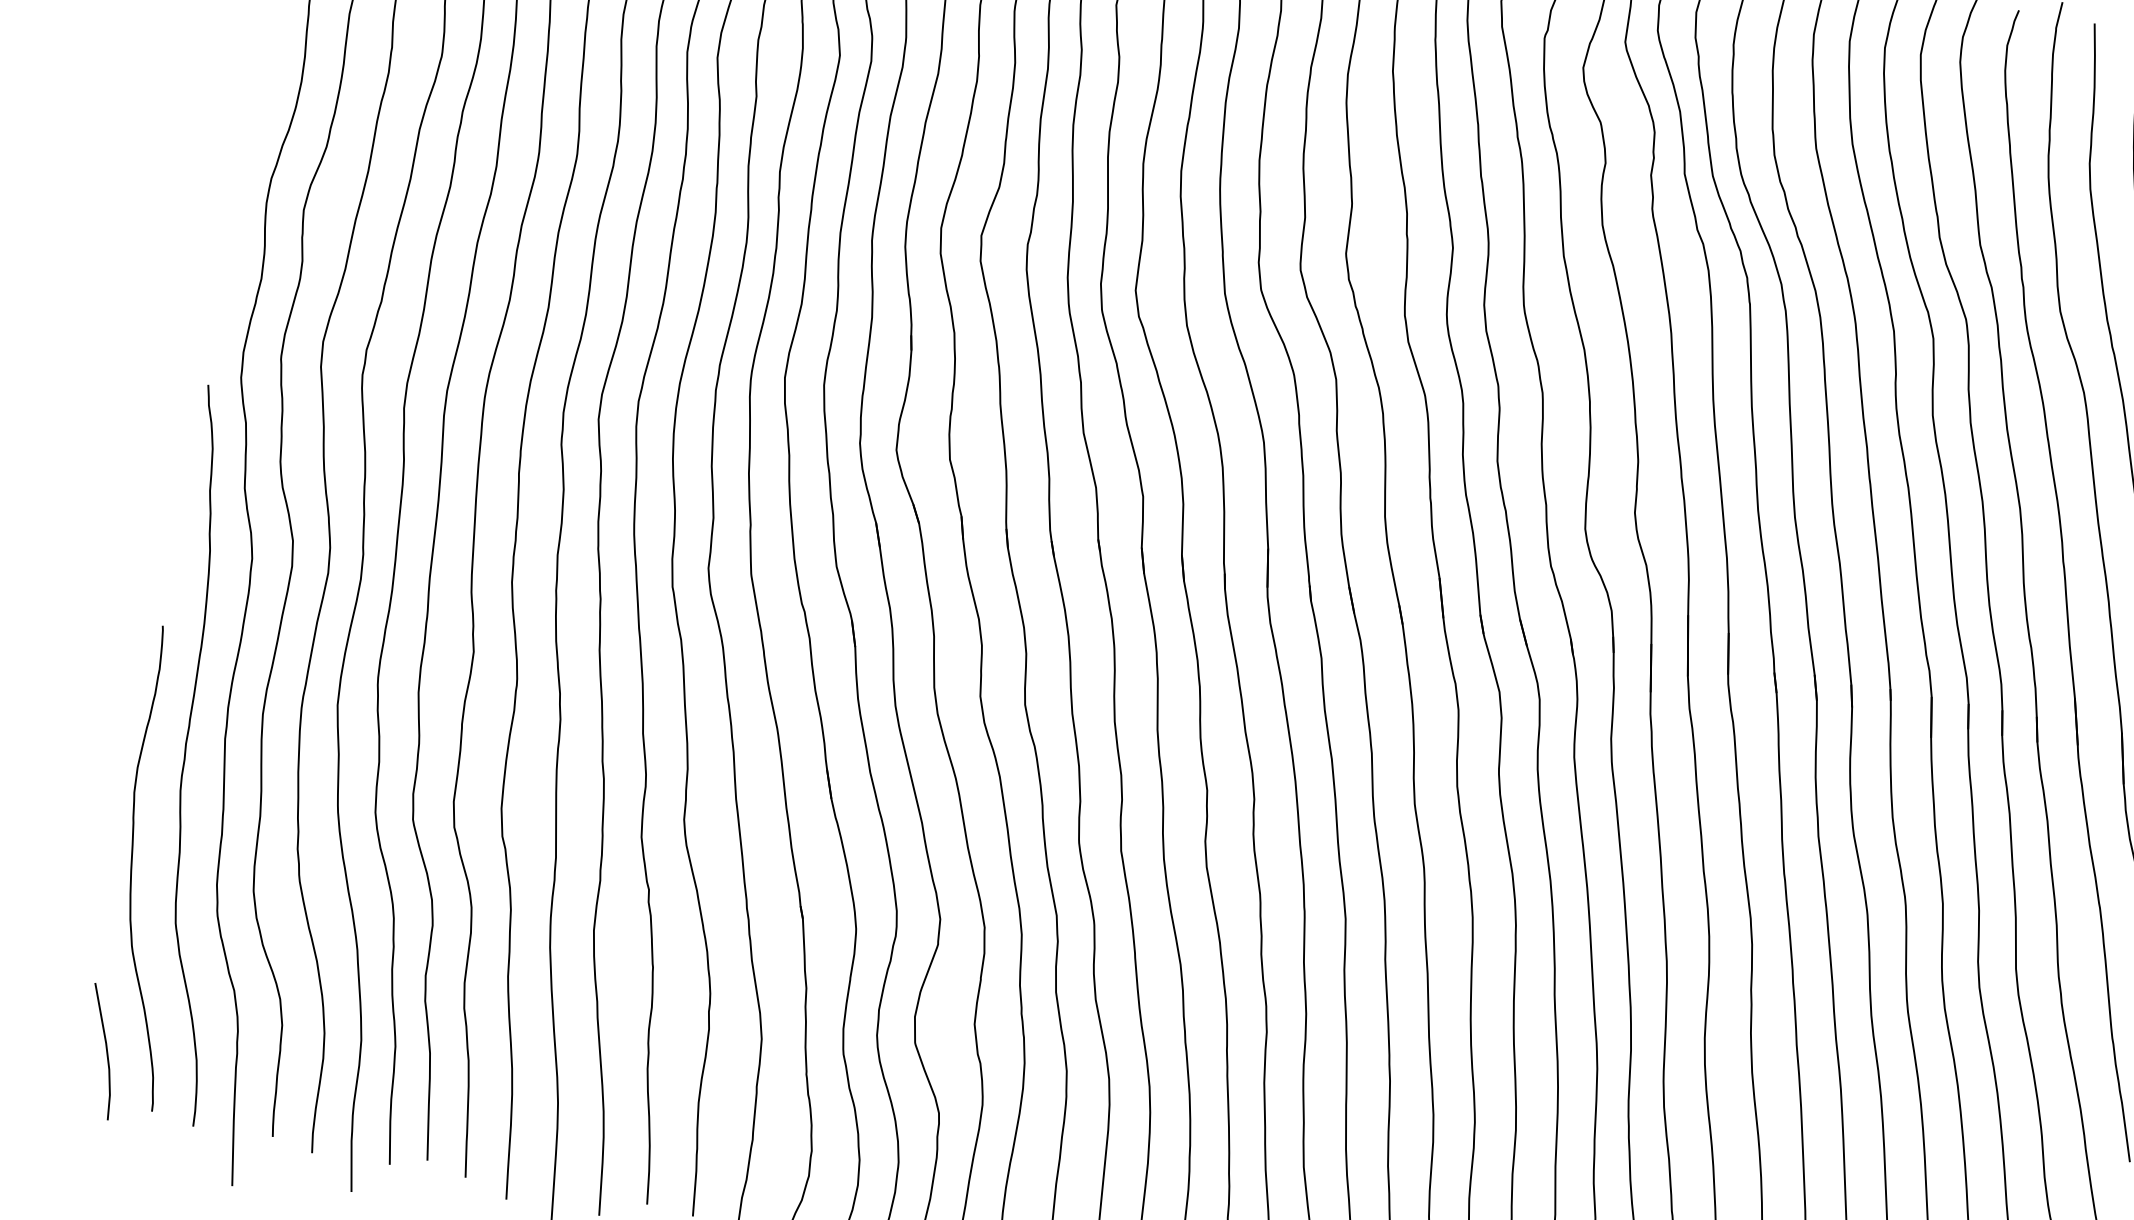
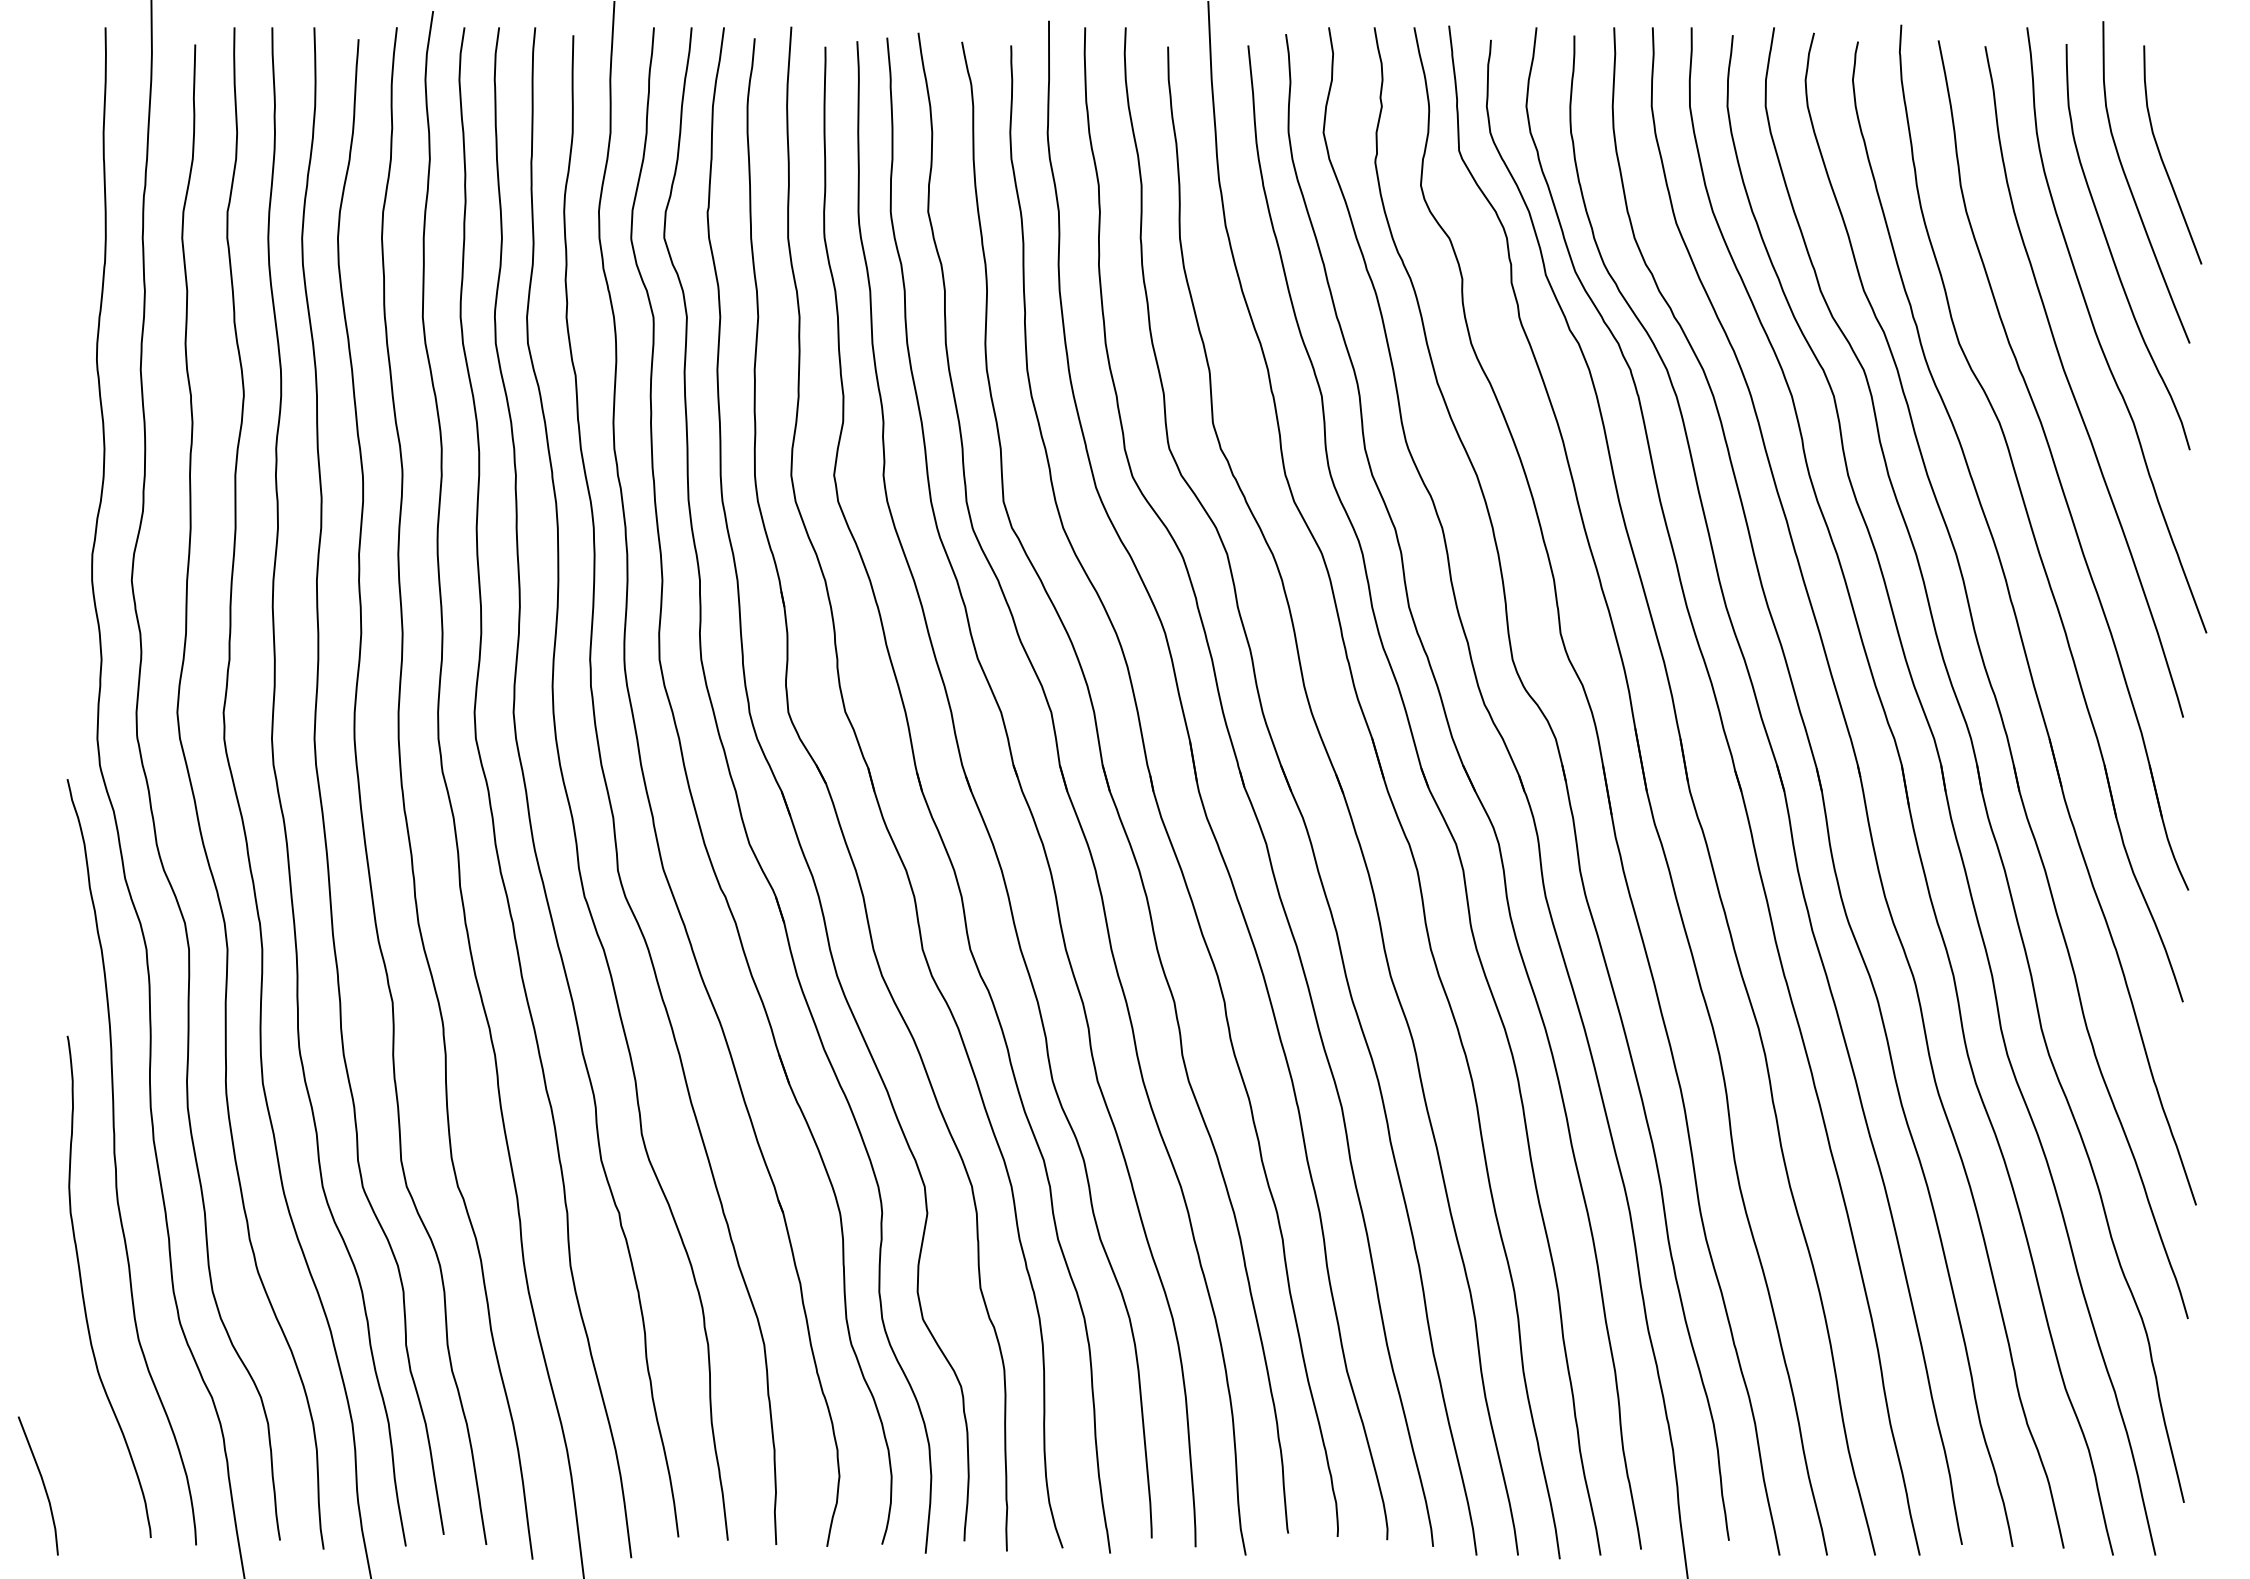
line: (105, 1049) -> (42, 1483), moved

